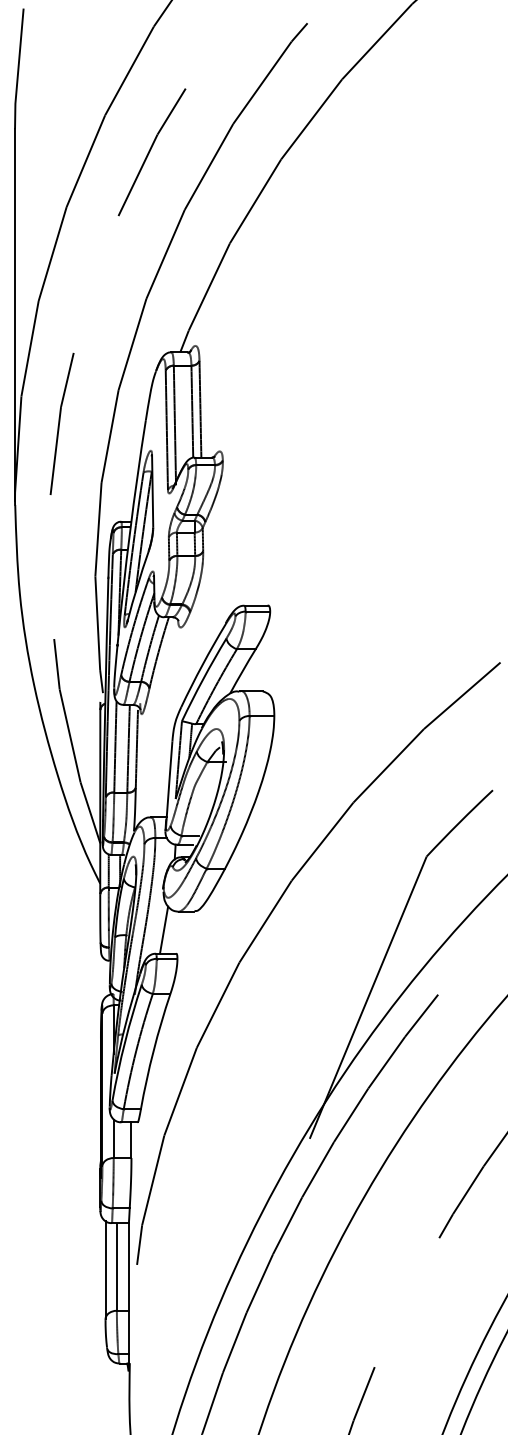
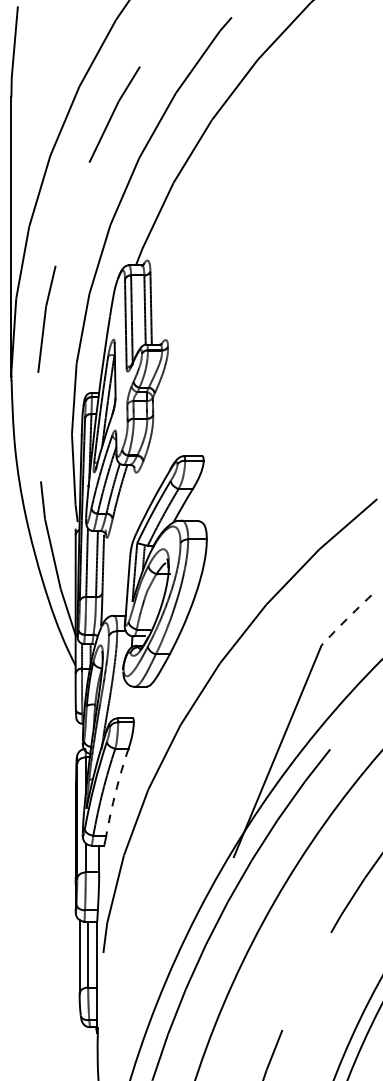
arc: (459, 822) -> (346, 619), solid -> dashed
line: (164, 929) -> (124, 700), removed
arc: (153, 1050) -> (115, 791), solid -> dashed

